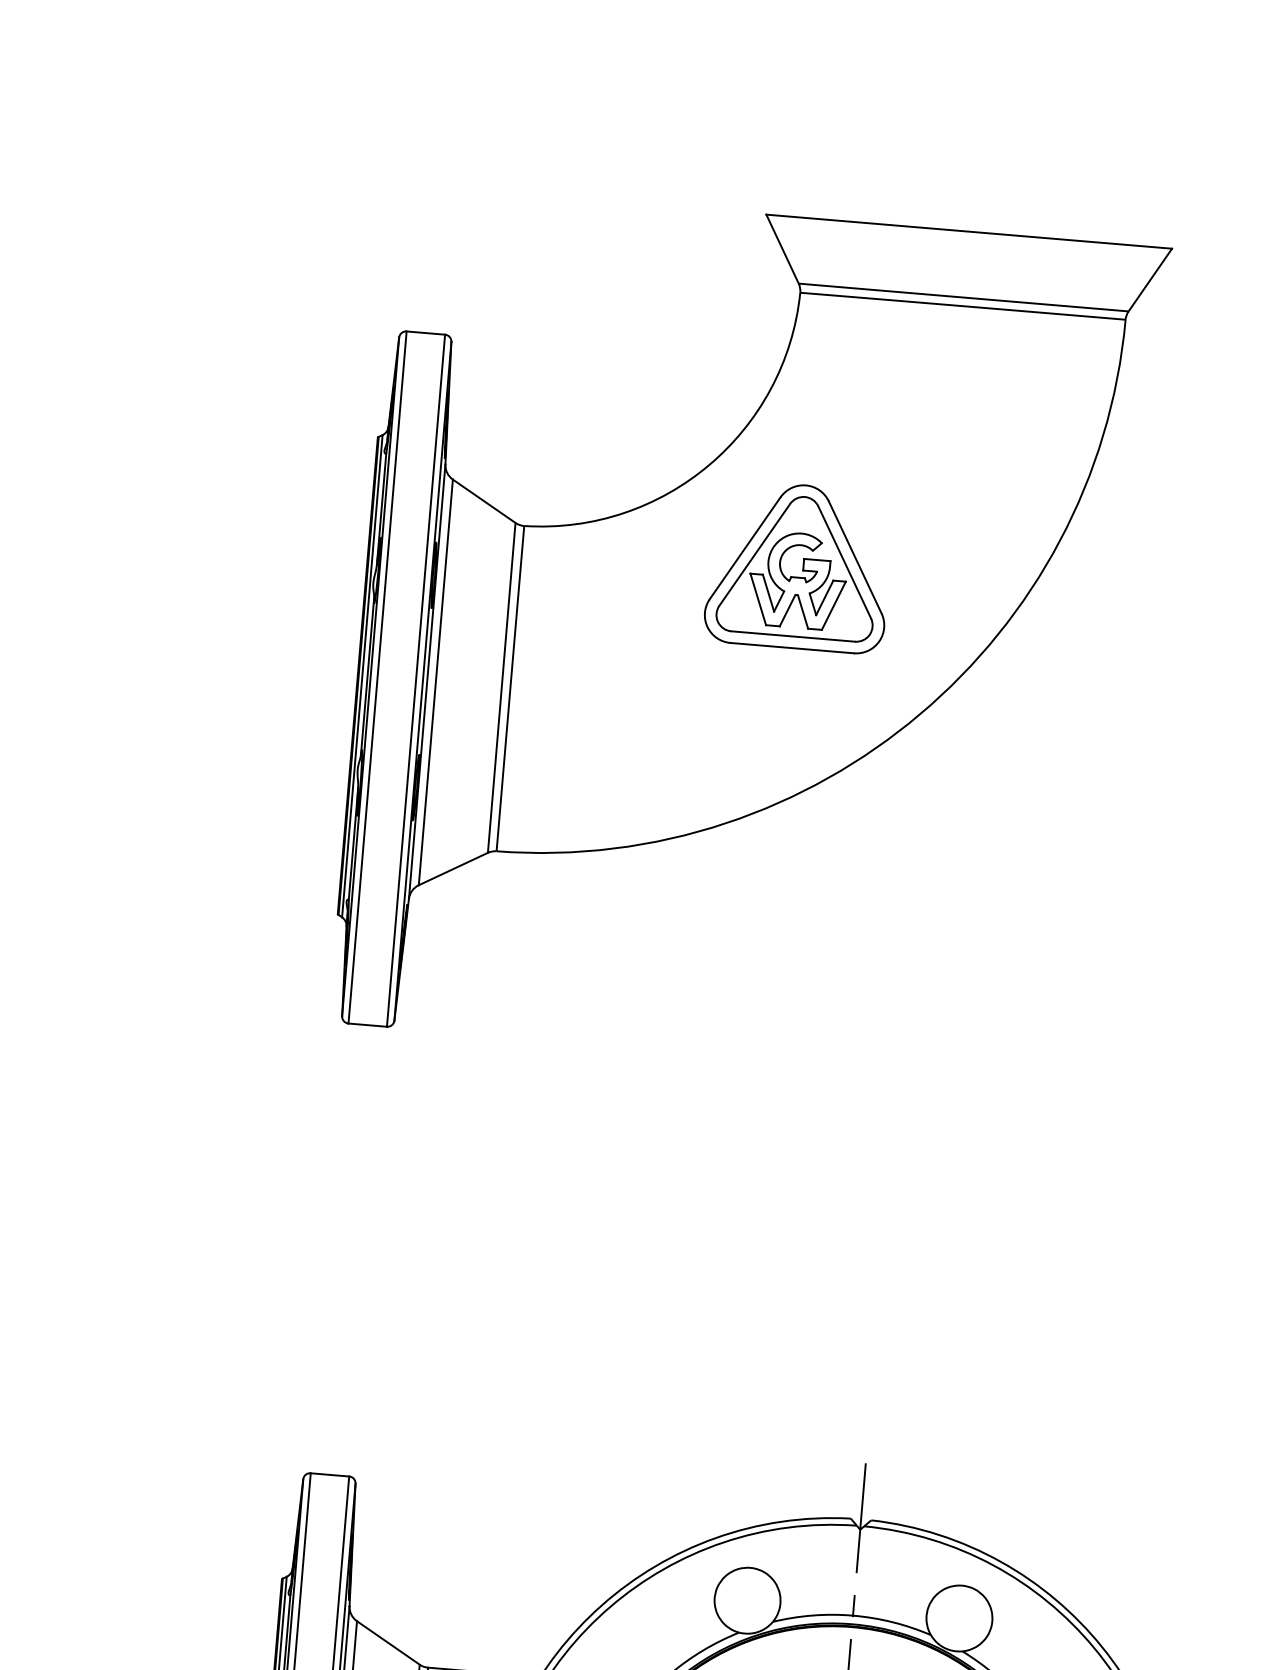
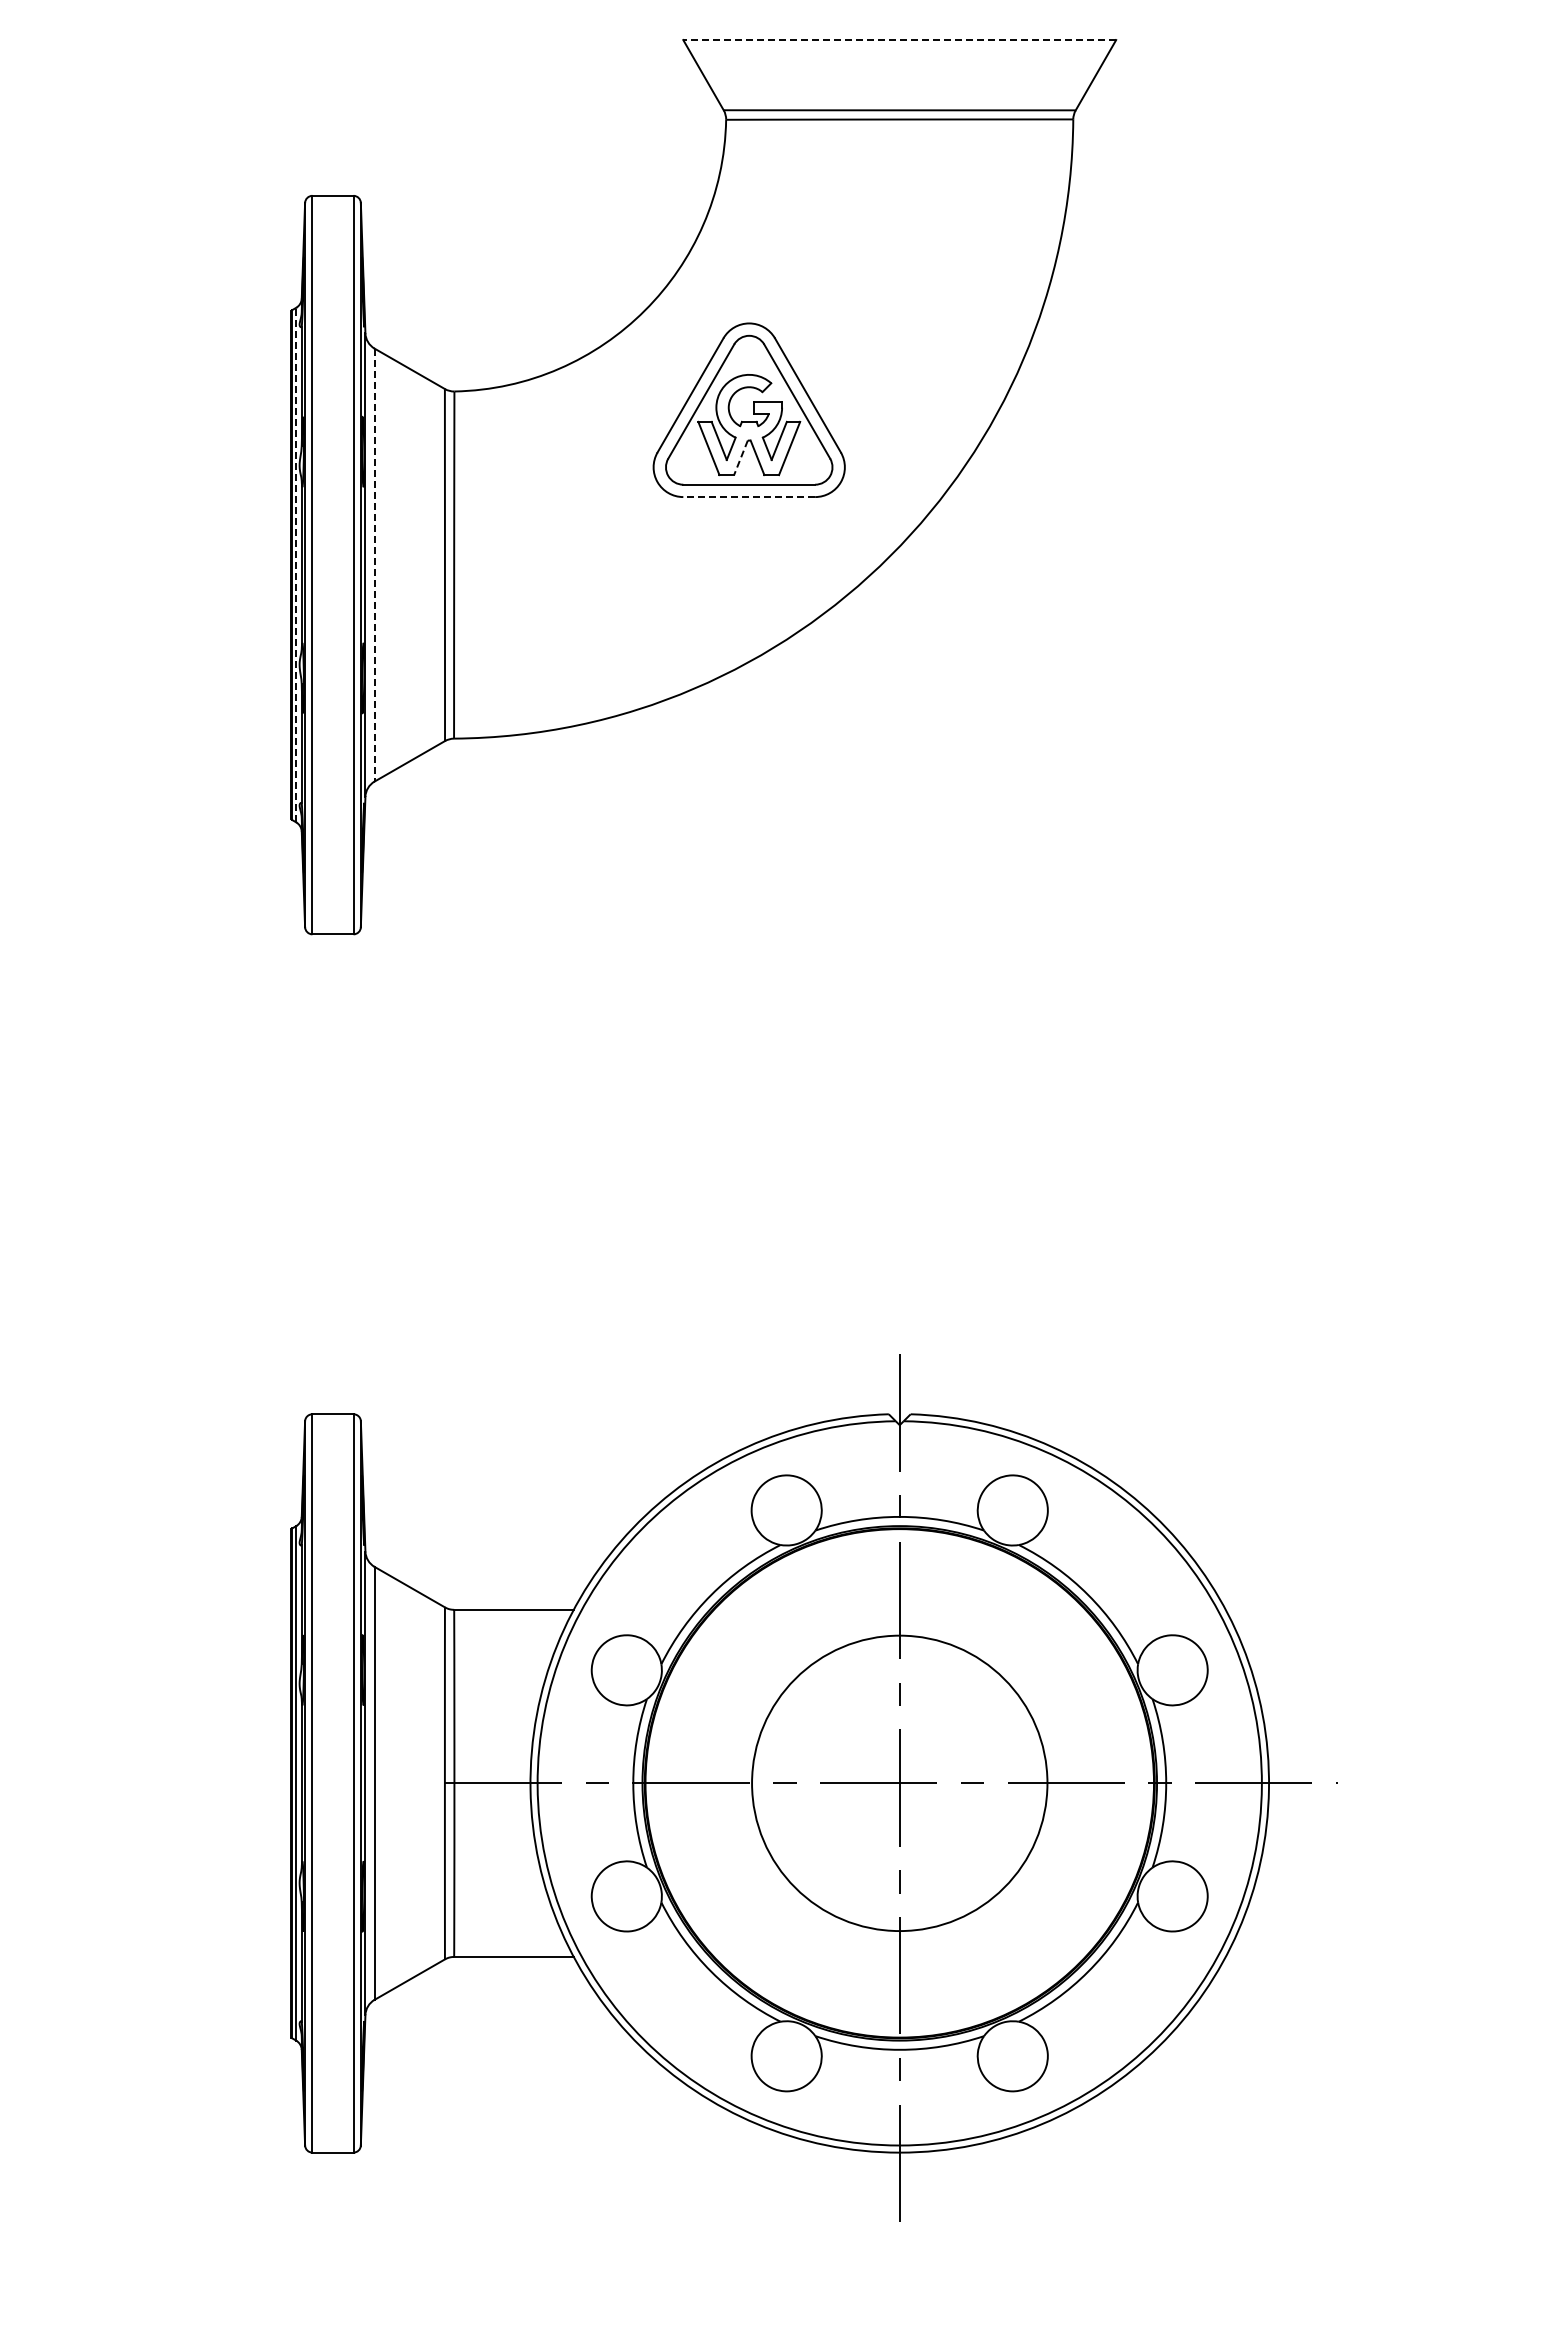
line: (968, 232) -> (899, 40), solid -> dashed
line: (787, 610) -> (740, 457), solid -> dashed
line: (792, 648) -> (749, 497), solid -> dashed
line: (362, 675) -> (296, 564), solid -> dashed
line: (435, 682) -> (374, 565), solid -> dashed

